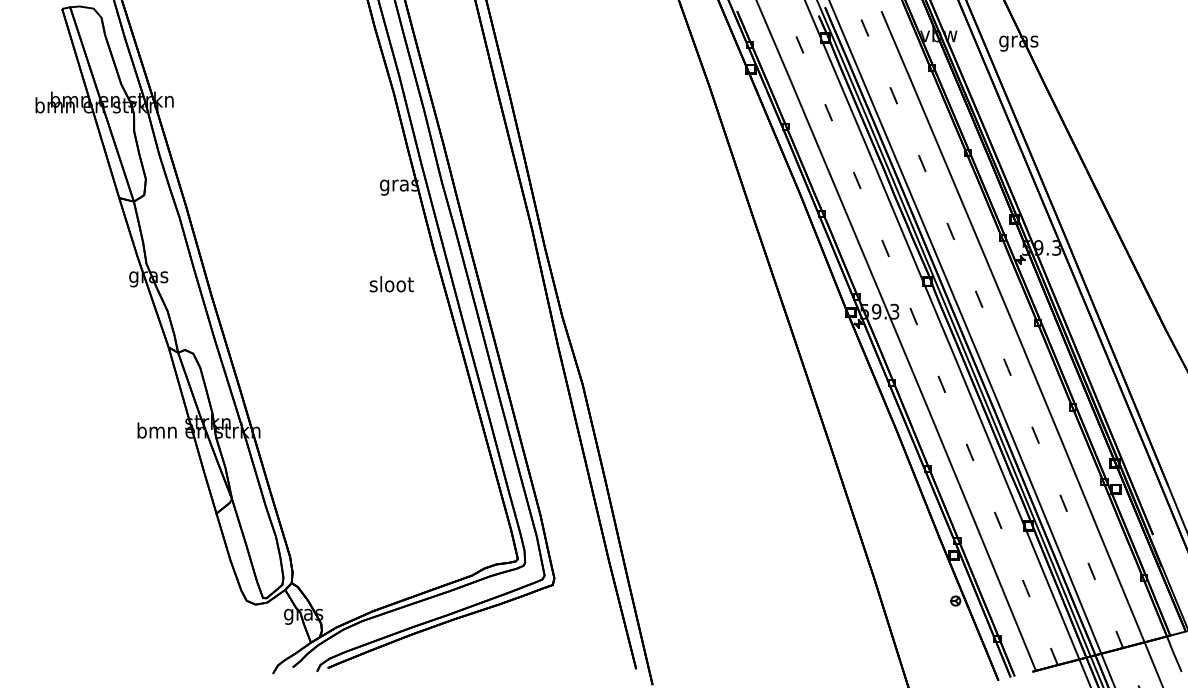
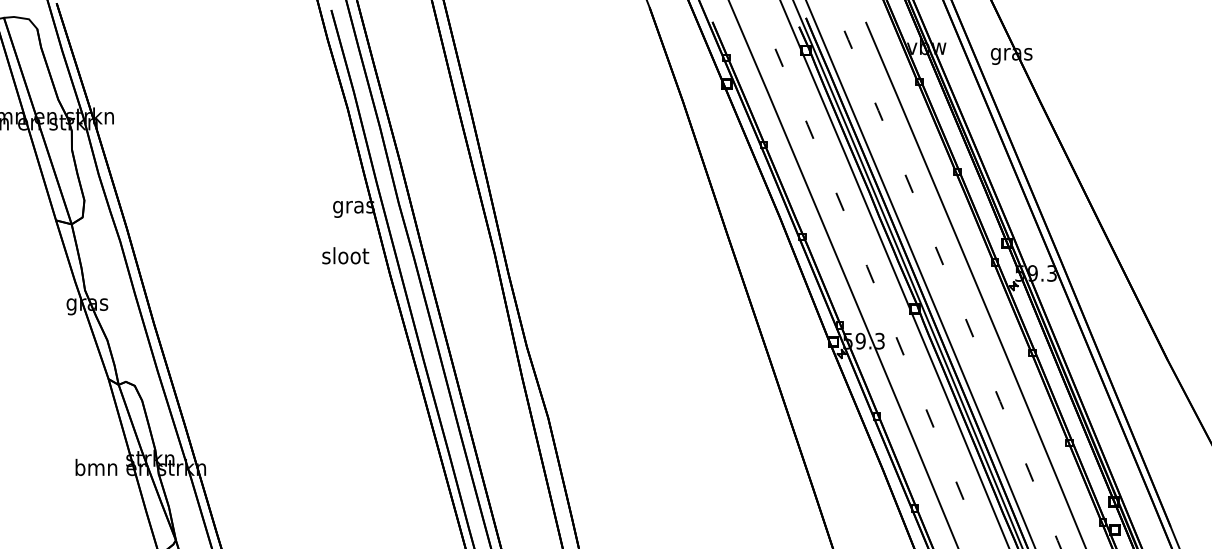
text: (391, 284) -> (345, 256), moved

